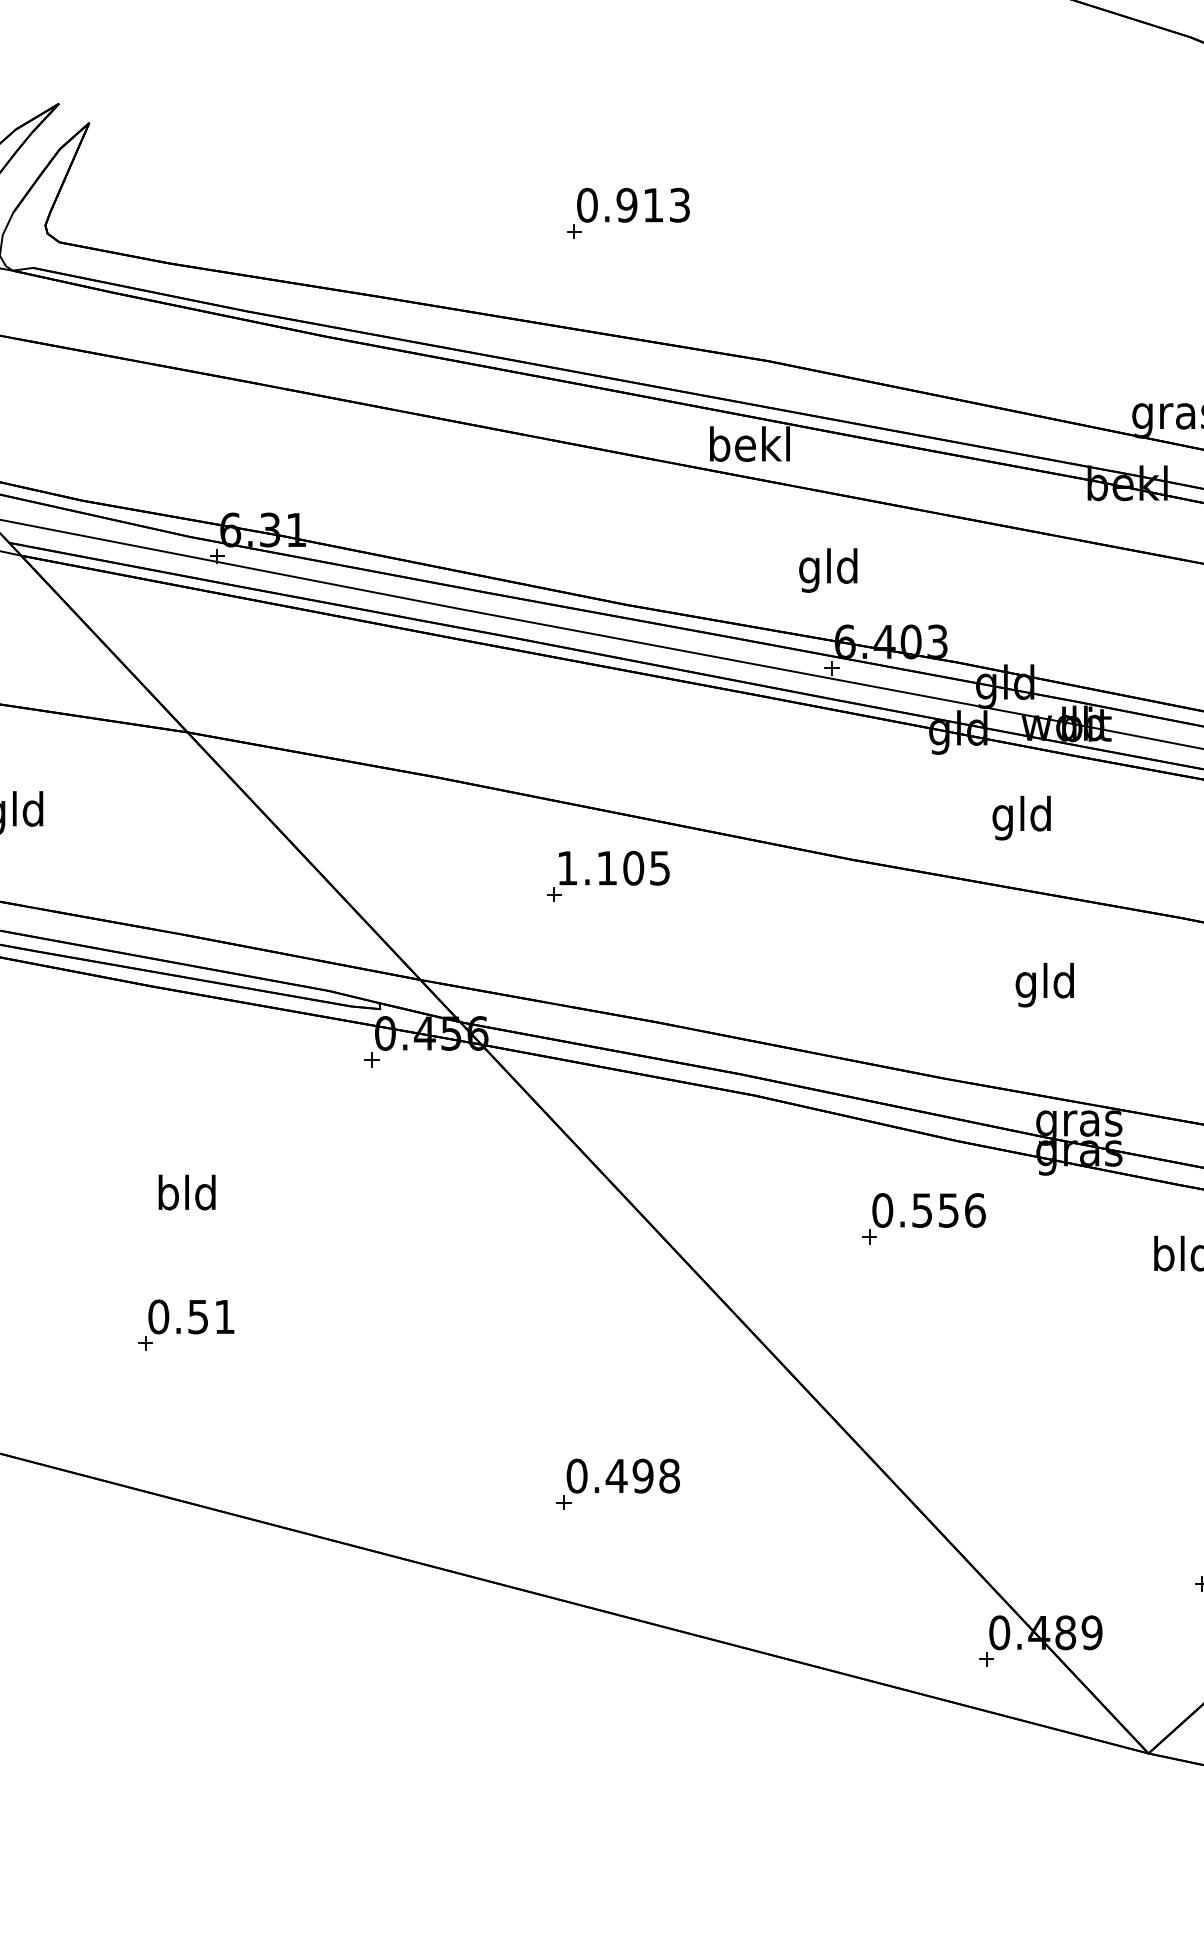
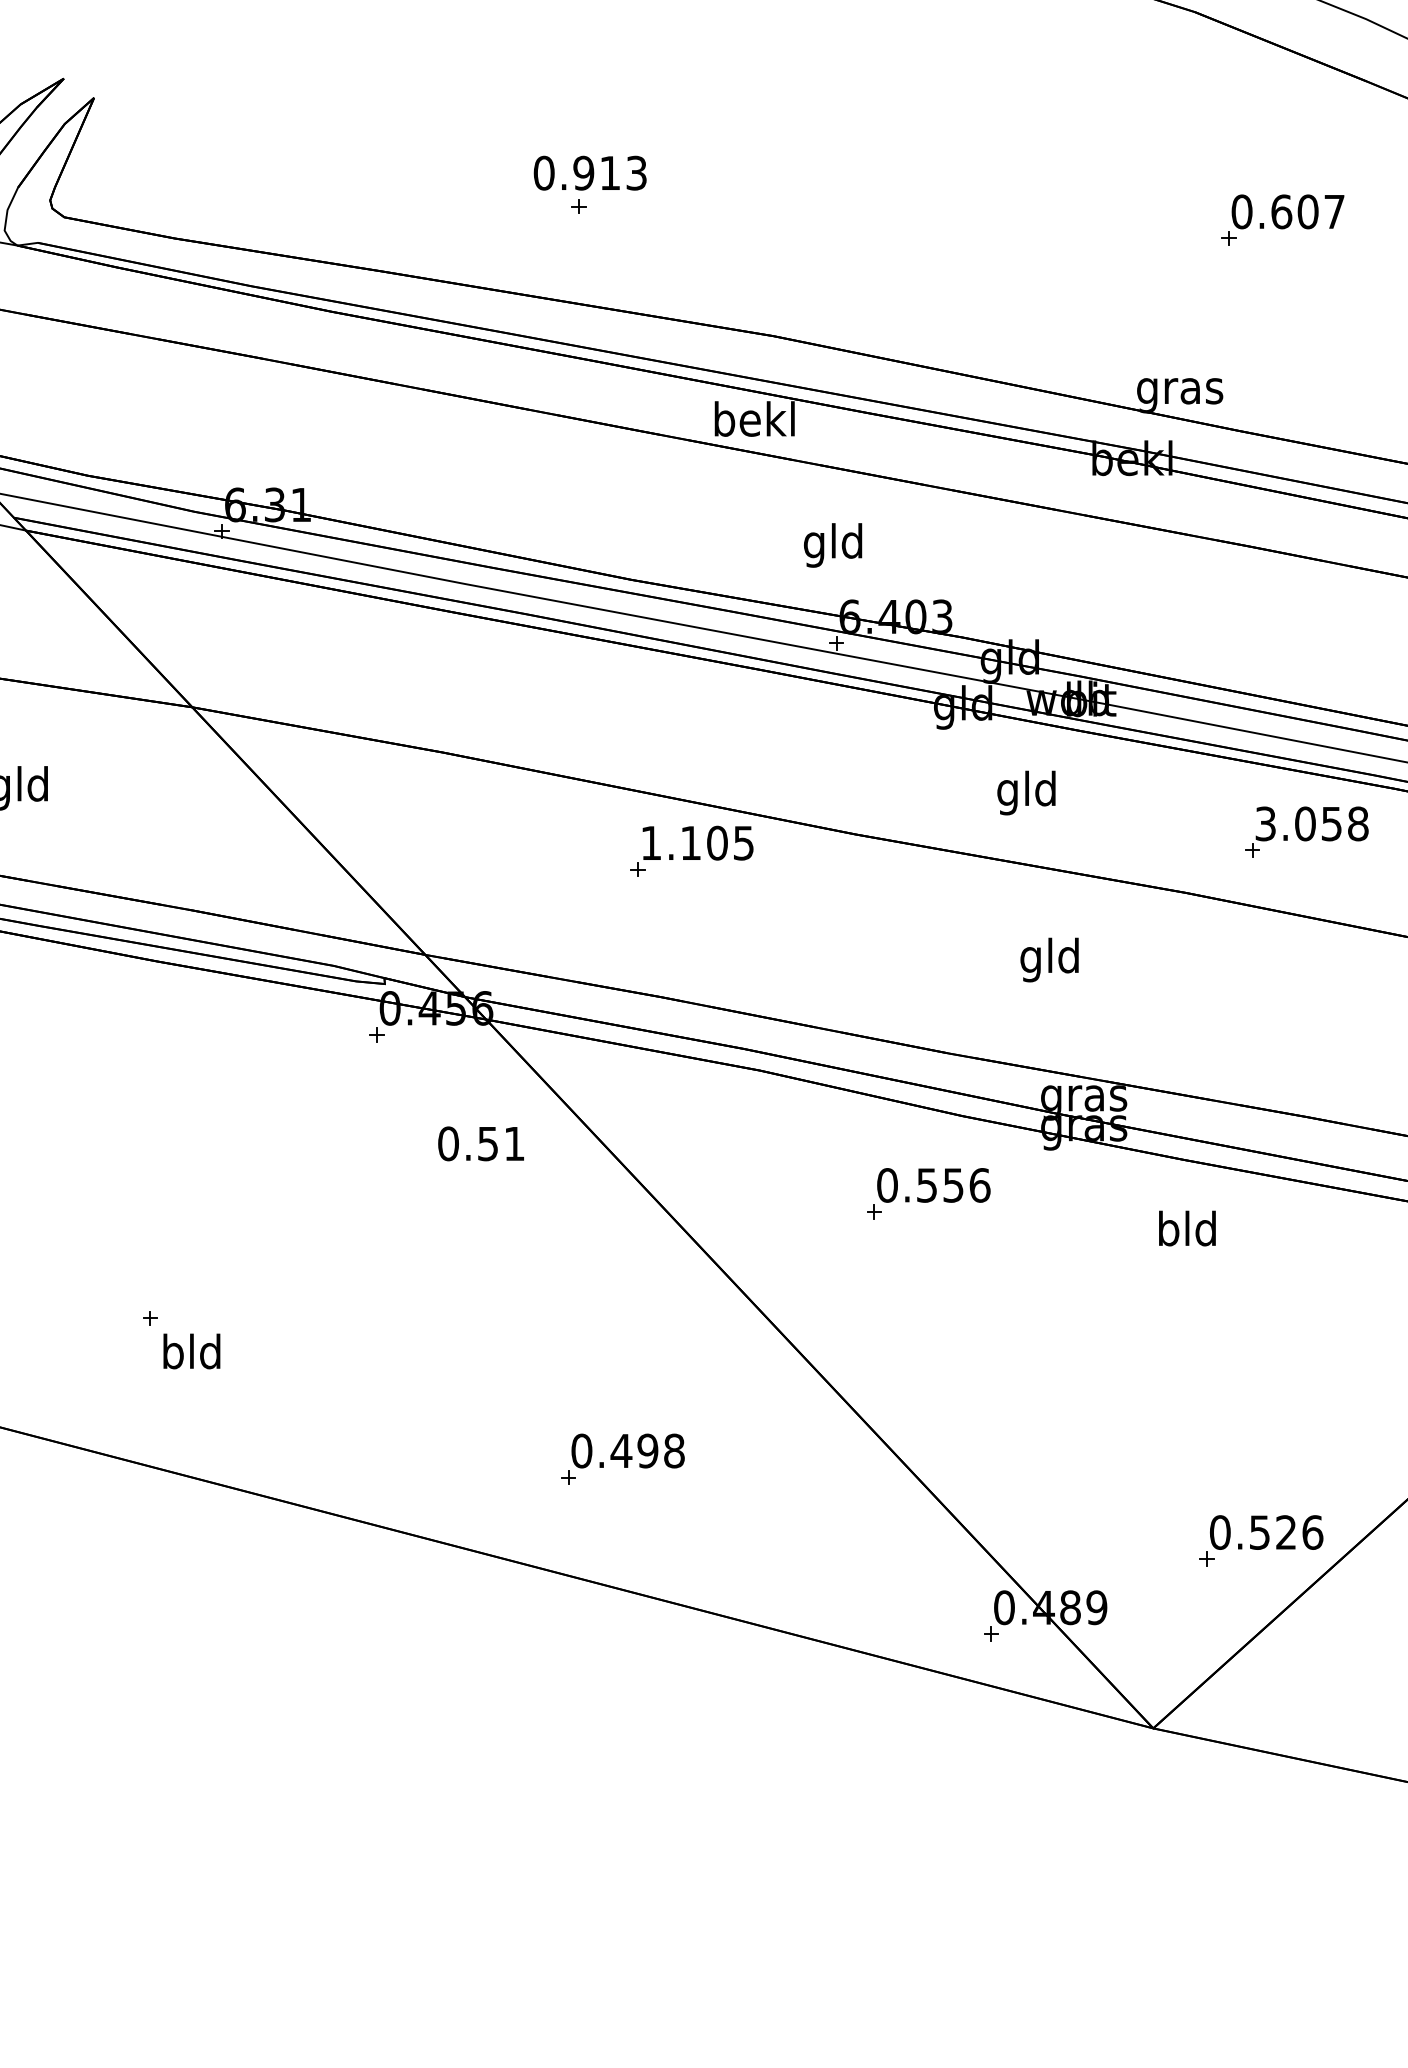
text: (632, 204) -> (589, 172), moved
part: (607, 875) -> (691, 850), moved
text: (186, 1192) -> (191, 1351), moved
text: (190, 1316) -> (480, 1143), moved

